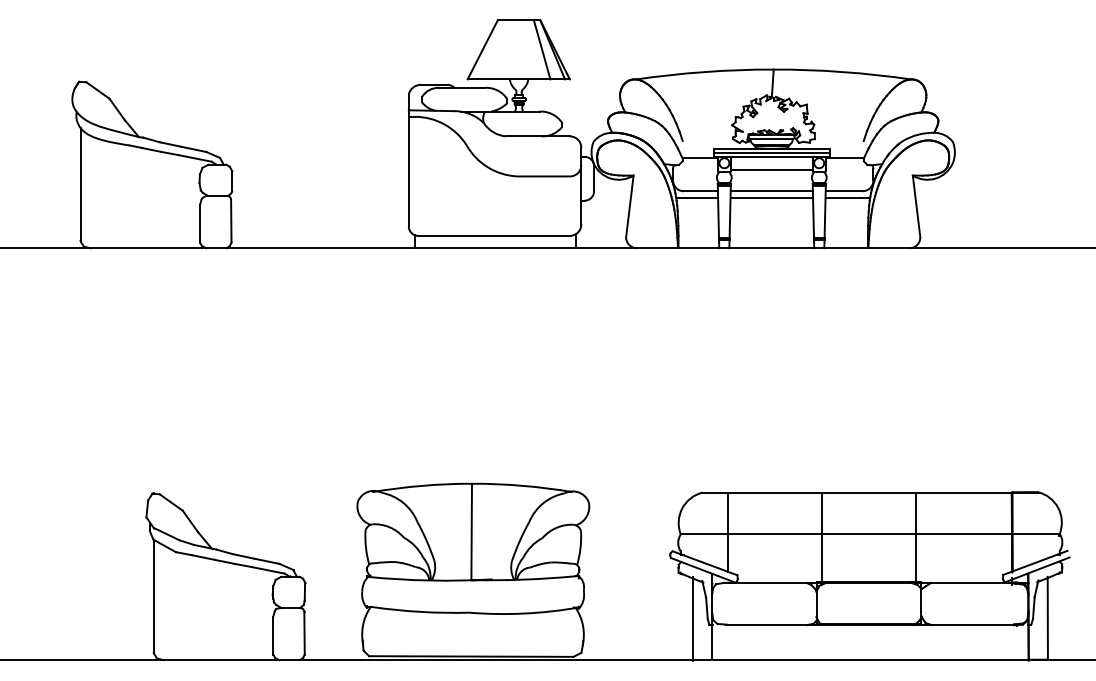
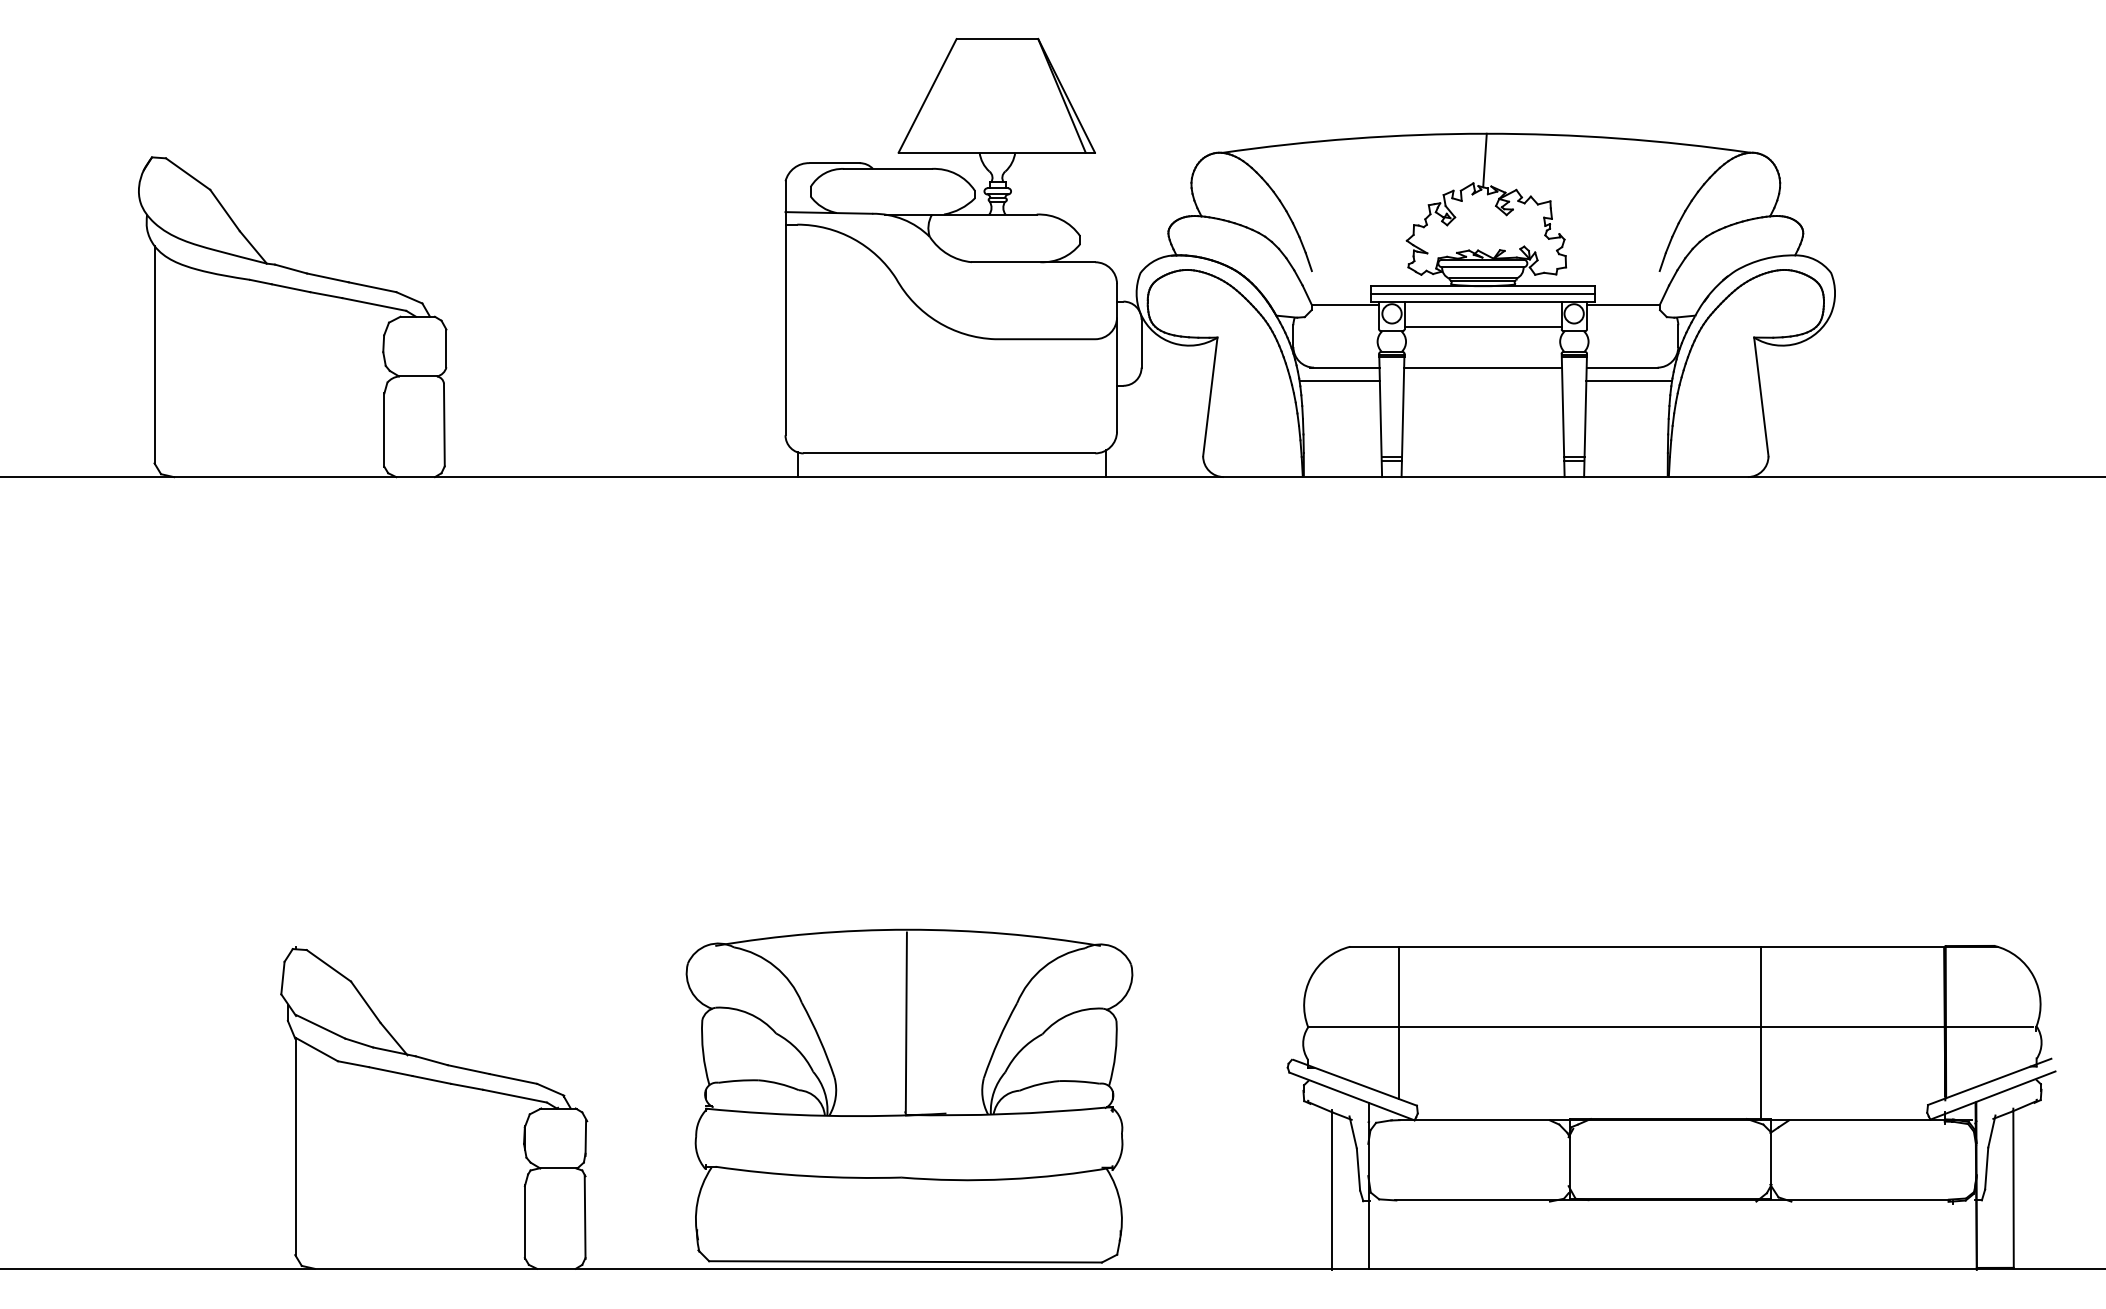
line: (541, 49) -> (1040, 95), removed
line: (771, 198) -> (1482, 381), removed
line: (822, 537) -> (1580, 1033), removed

